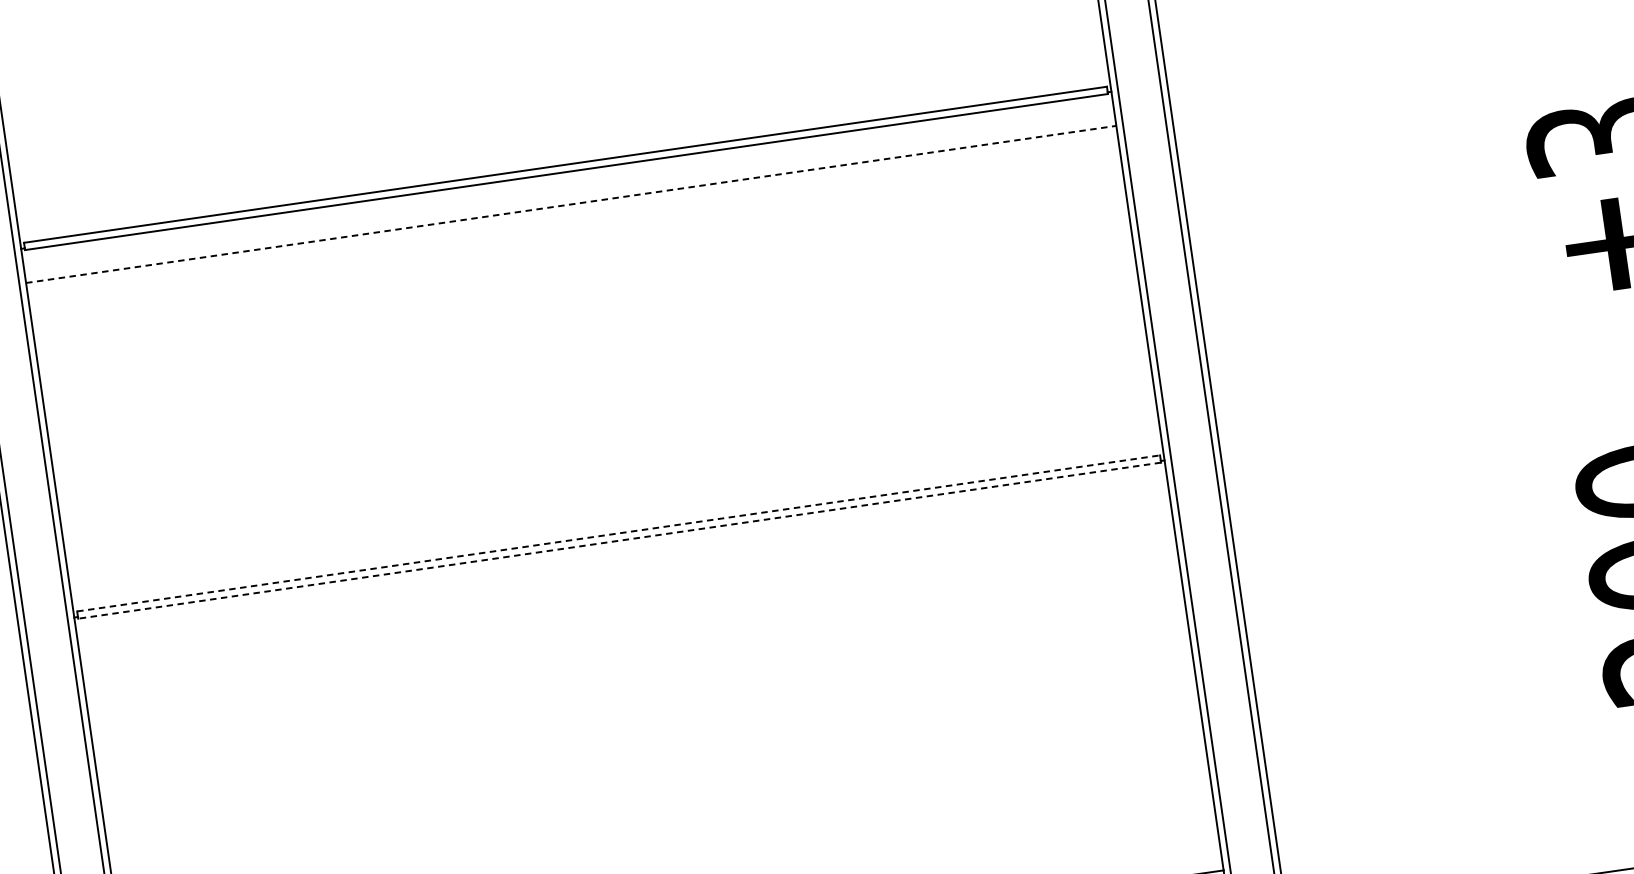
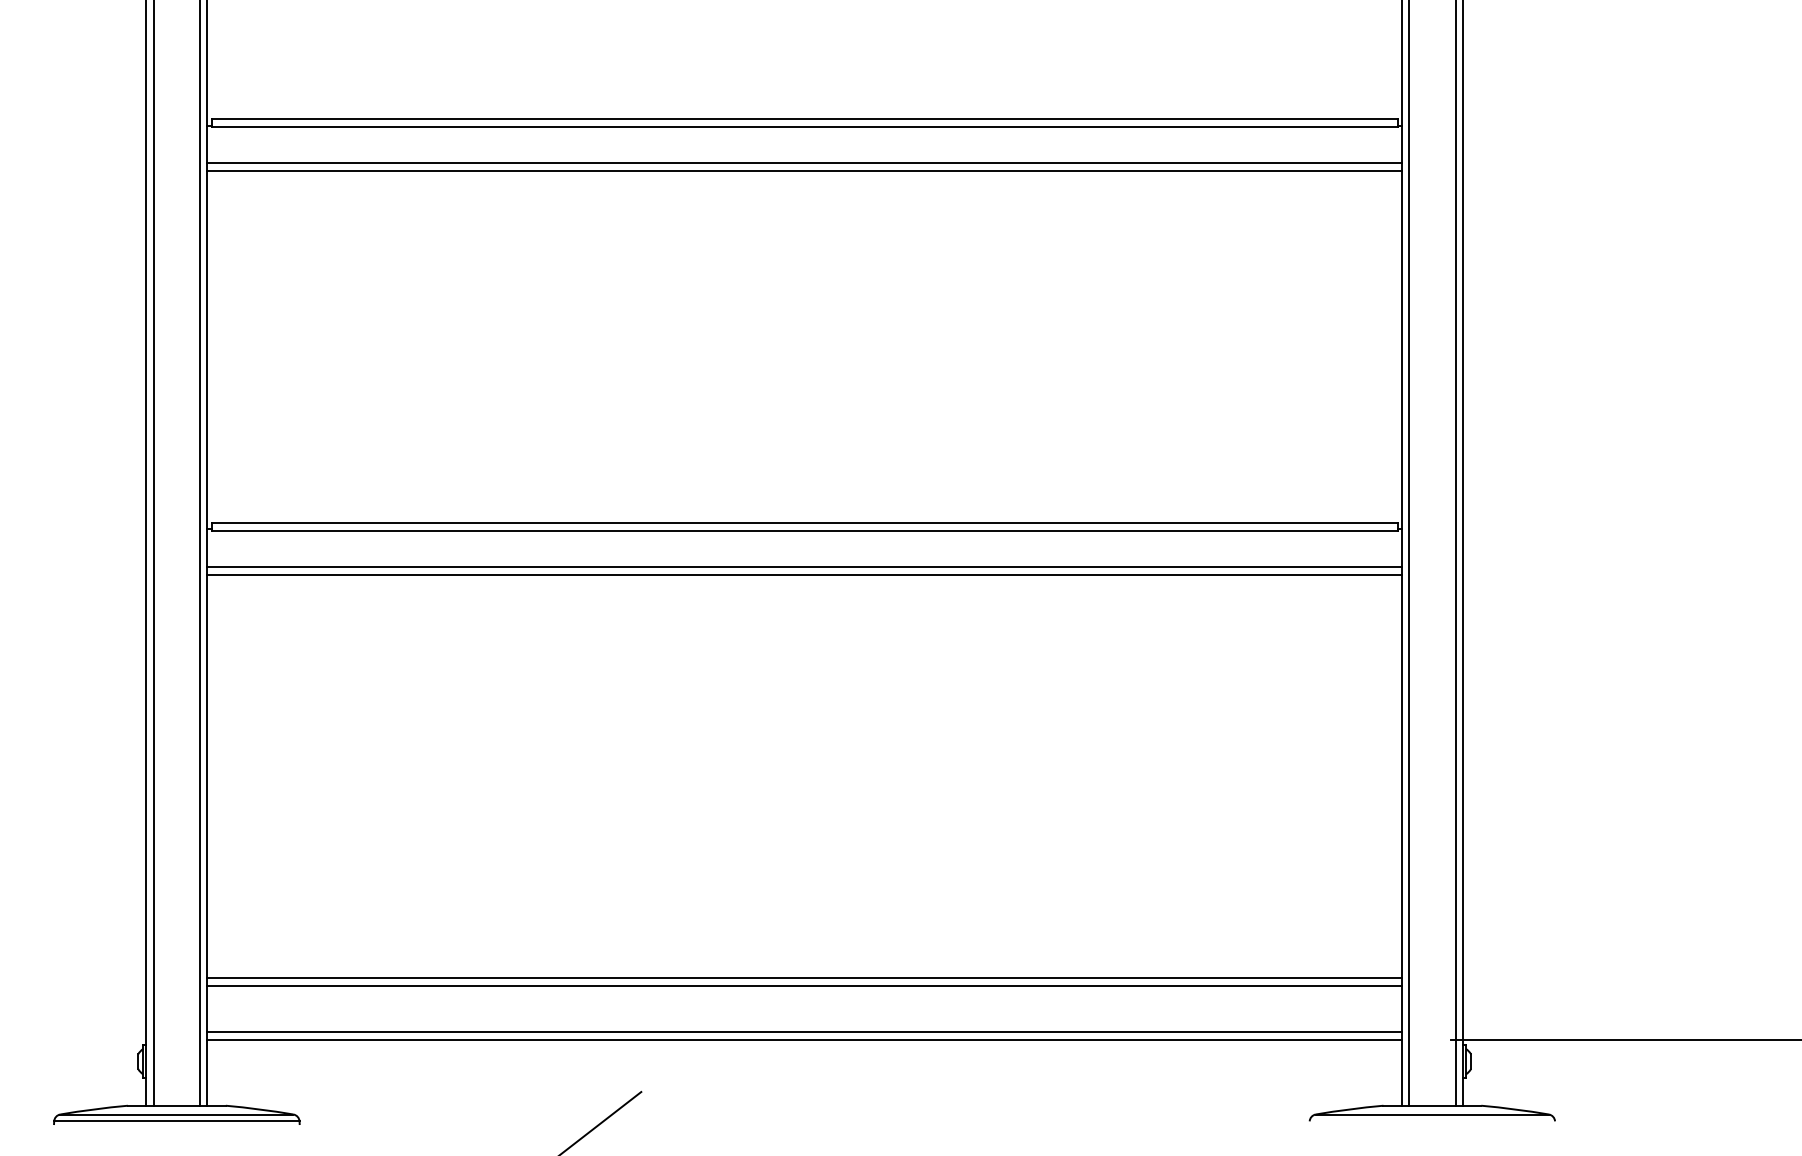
line: (571, 203) -> (805, 162), dashed -> solid
line: (572, 211) -> (804, 170), added
line: (619, 533) -> (805, 523), dashed -> solid
line: (619, 540) -> (804, 531), dashed -> solid
line: (624, 572) -> (804, 566), added
line: (625, 580) -> (804, 574), added

